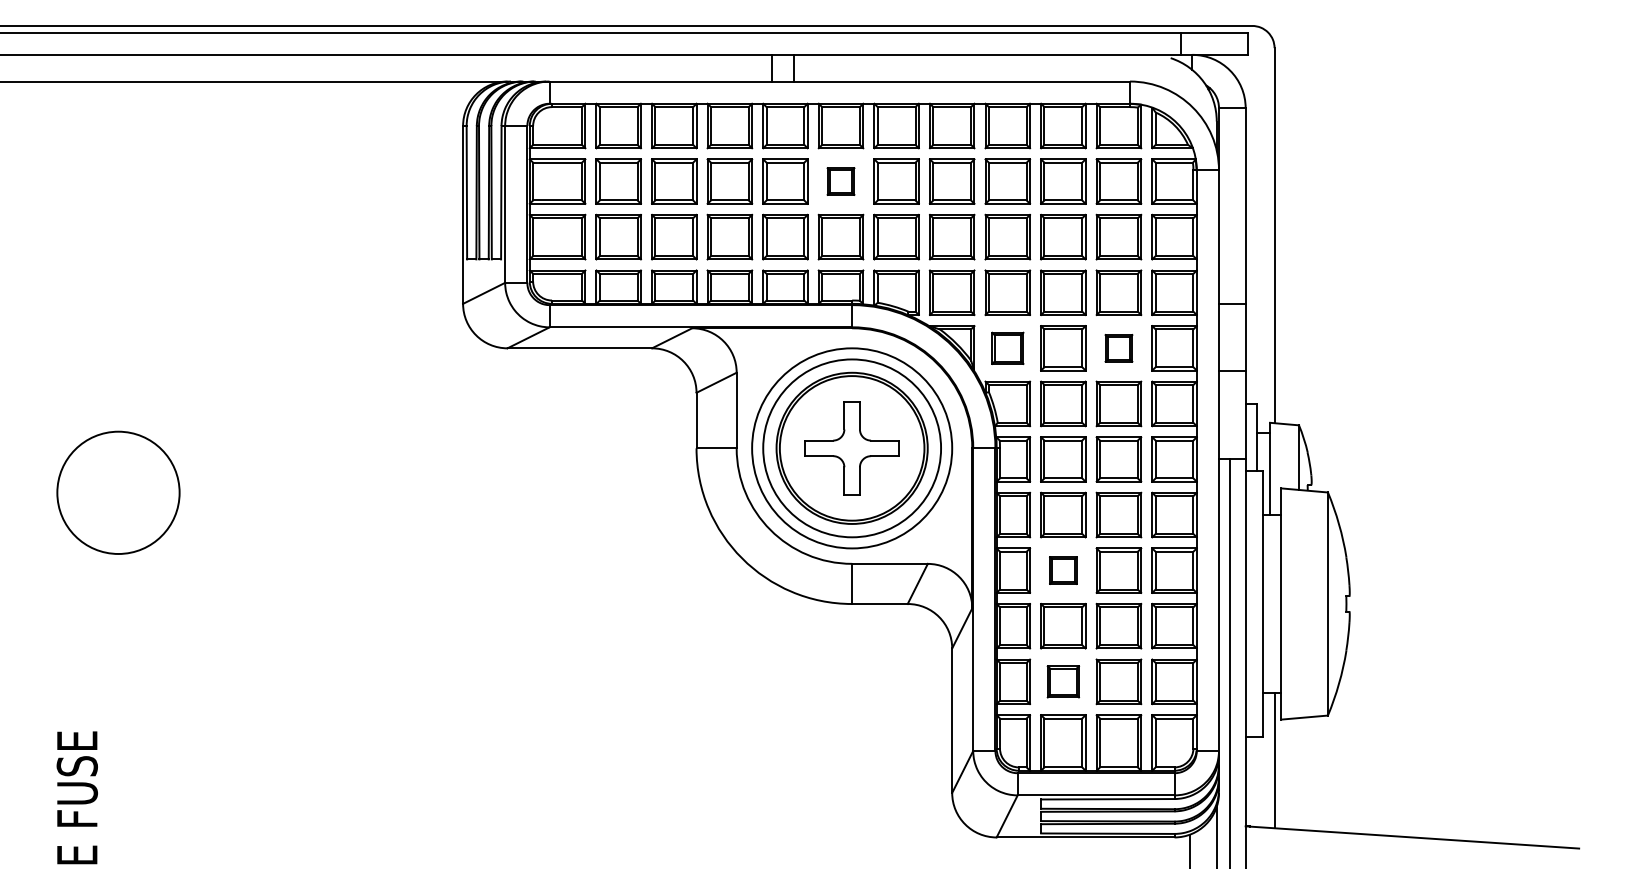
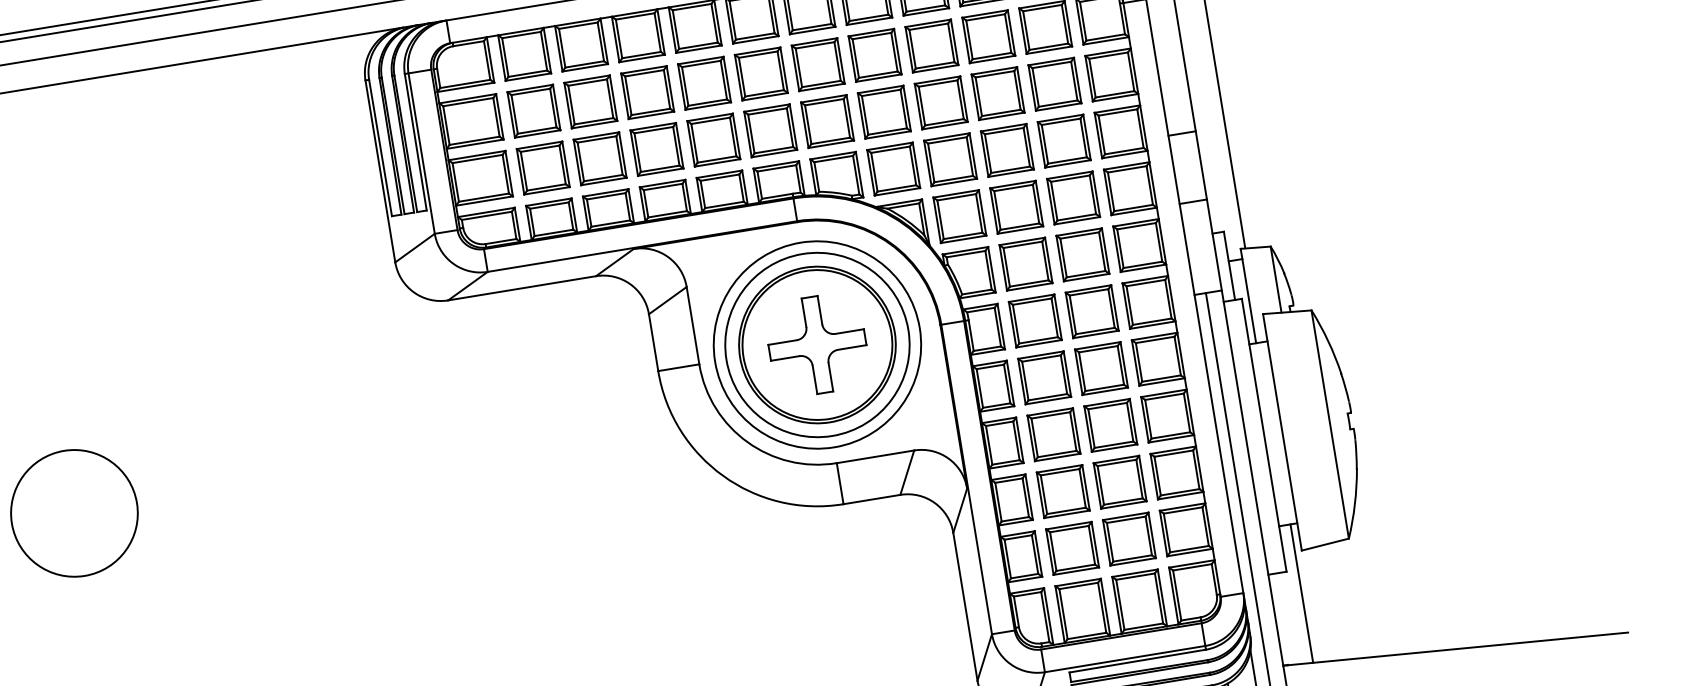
part: (840, 181) -> (760, 73), size x1.67
part: (1007, 348) -> (959, 216), size x1.43
part: (1118, 348) -> (1073, 198), size x1.67
part: (1063, 570) -> (1054, 434), size x1.67
part: (1063, 681) -> (1072, 548), size x1.43

